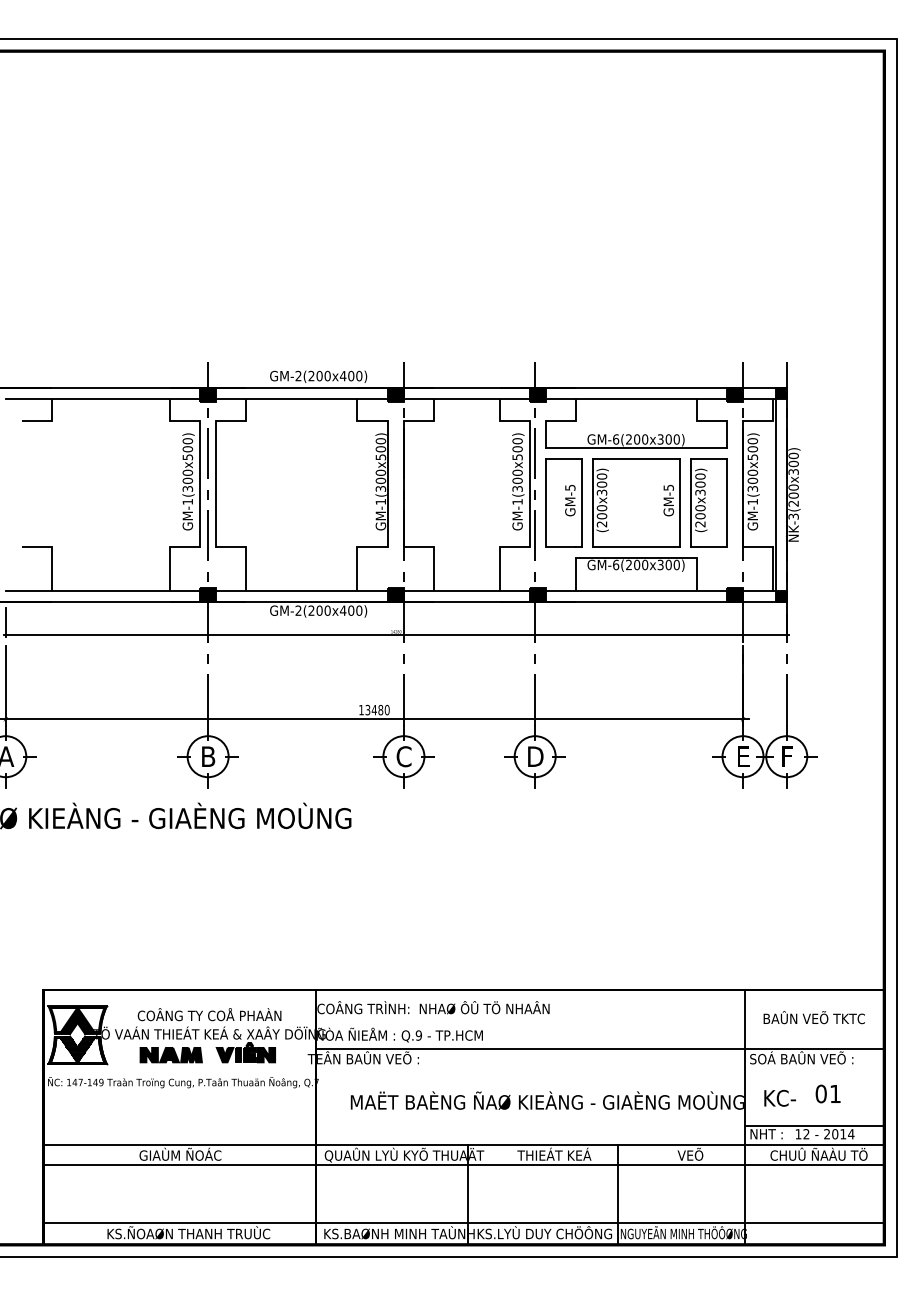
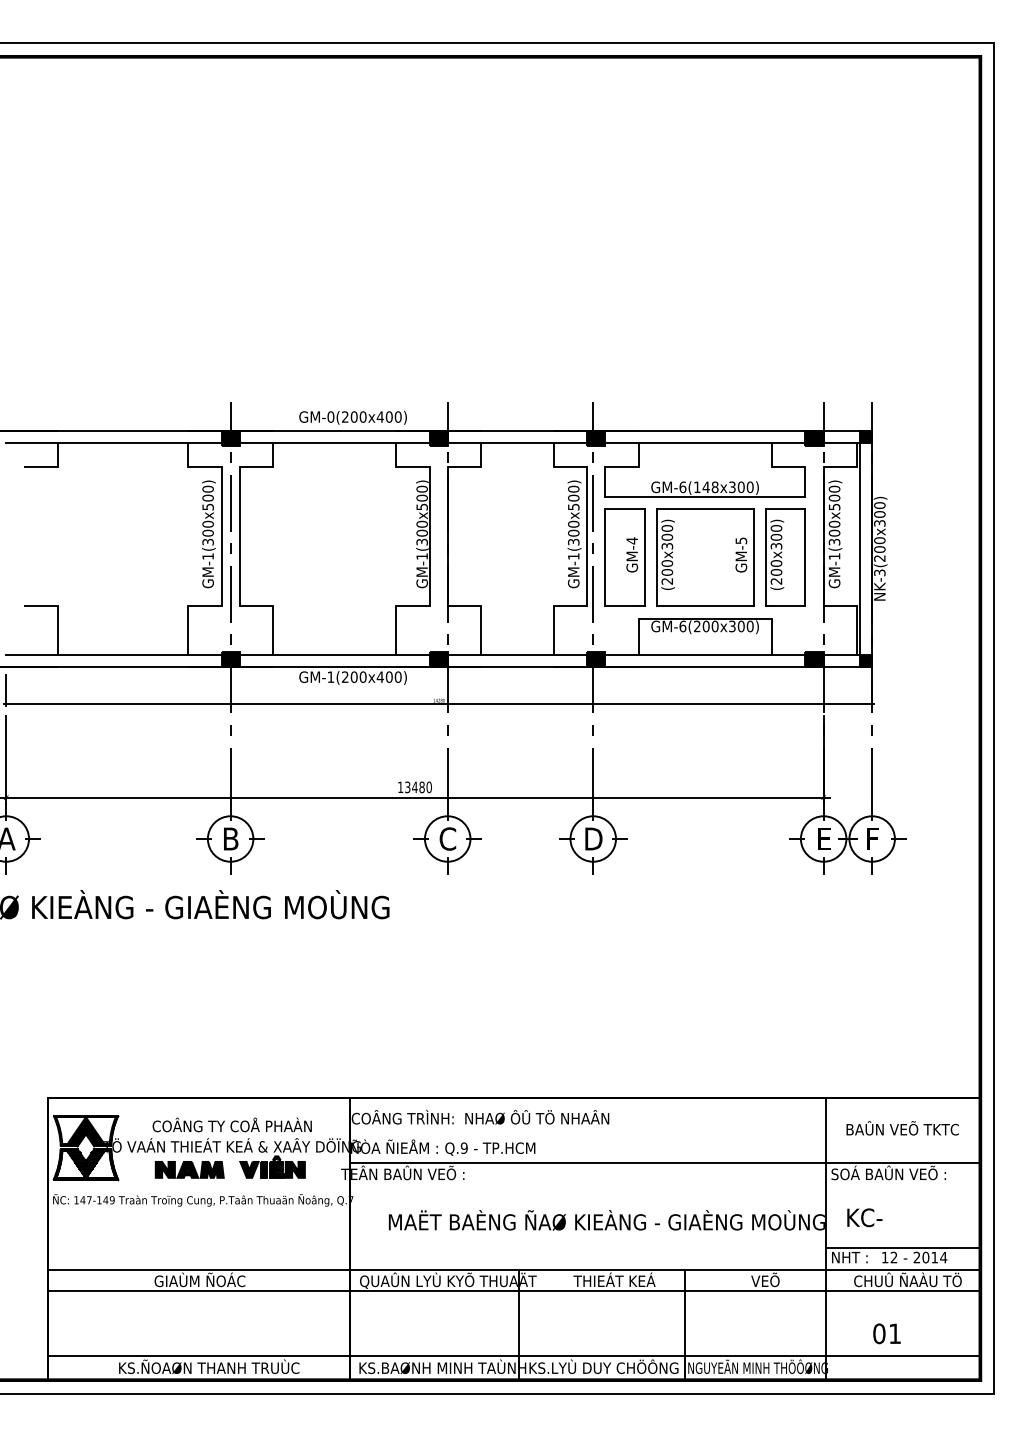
text: (298, 376) -> (330, 417), GM-2(200x400) -> GM-0(200x400)
text: (637, 439) -> (706, 487), GM-6(200x300) -> GM-6(148x300)
text: (570, 487) -> (632, 540), GM-5 -> GM-4
text: (298, 610) -> (330, 676), GM-2(200x400) -> GM-1(200x400)
text: (827, 1093) -> (886, 1333), moved

